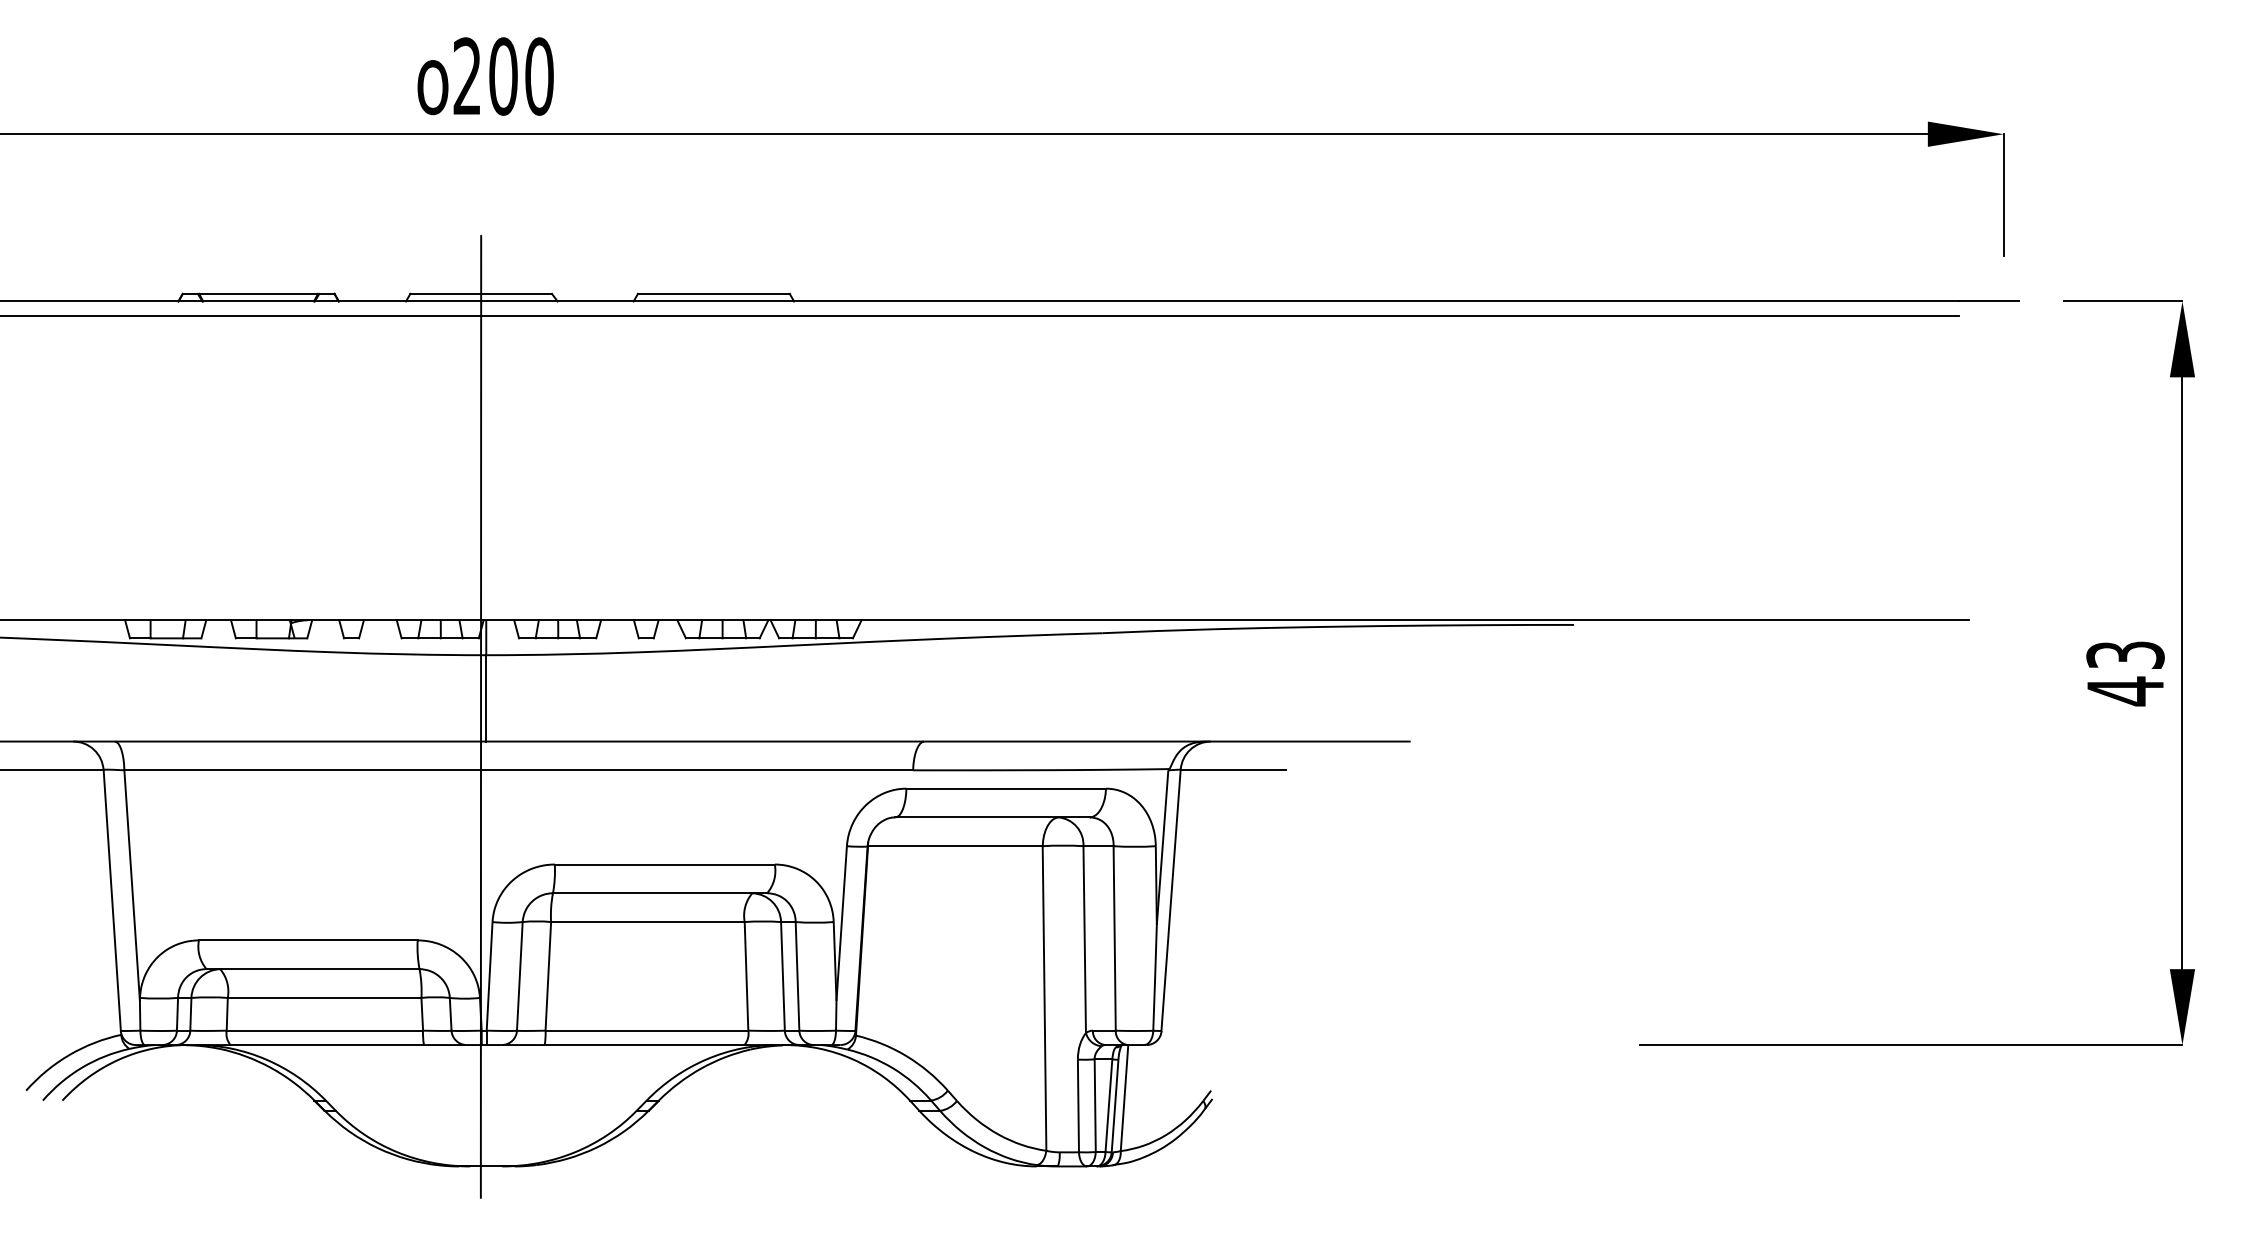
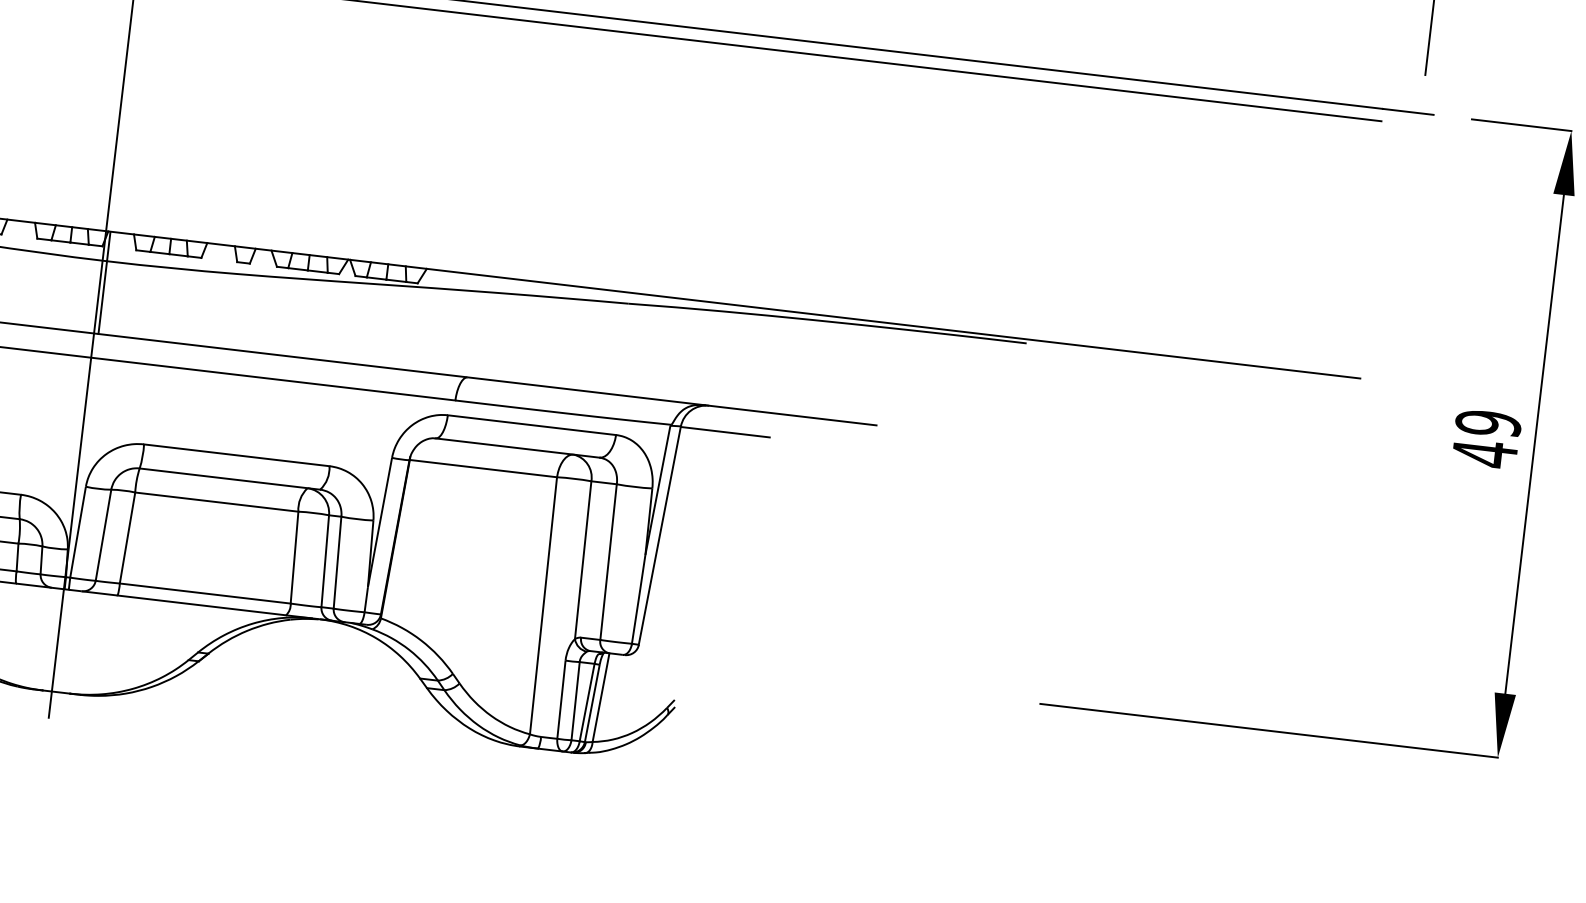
text: (2125, 655) -> (1488, 423), 43 -> 49

